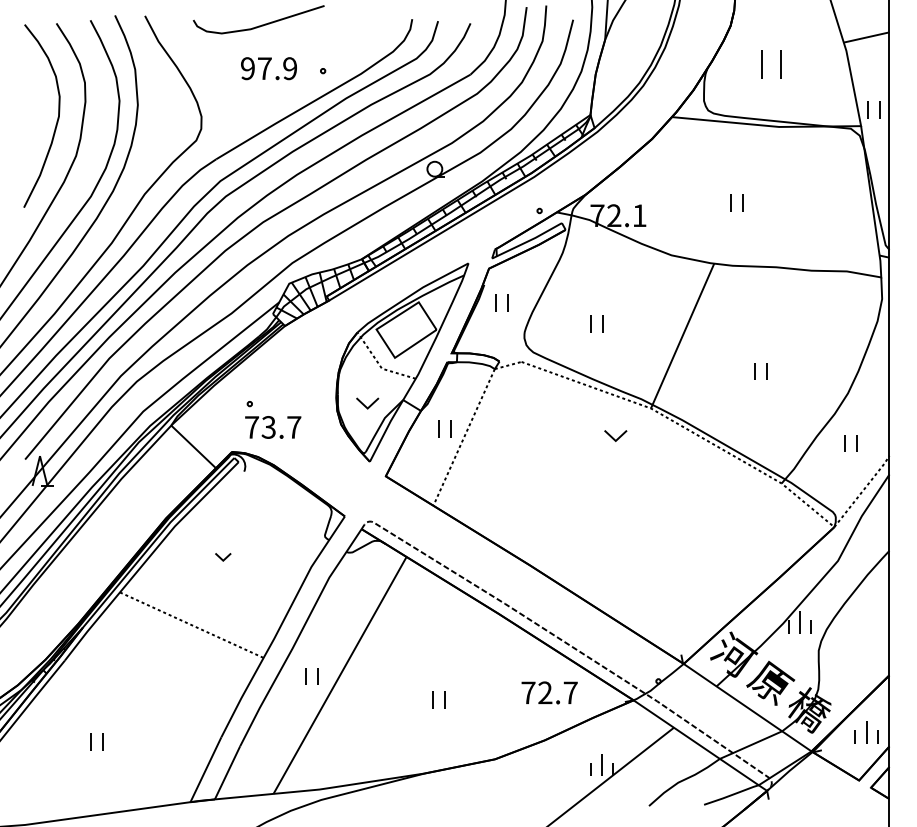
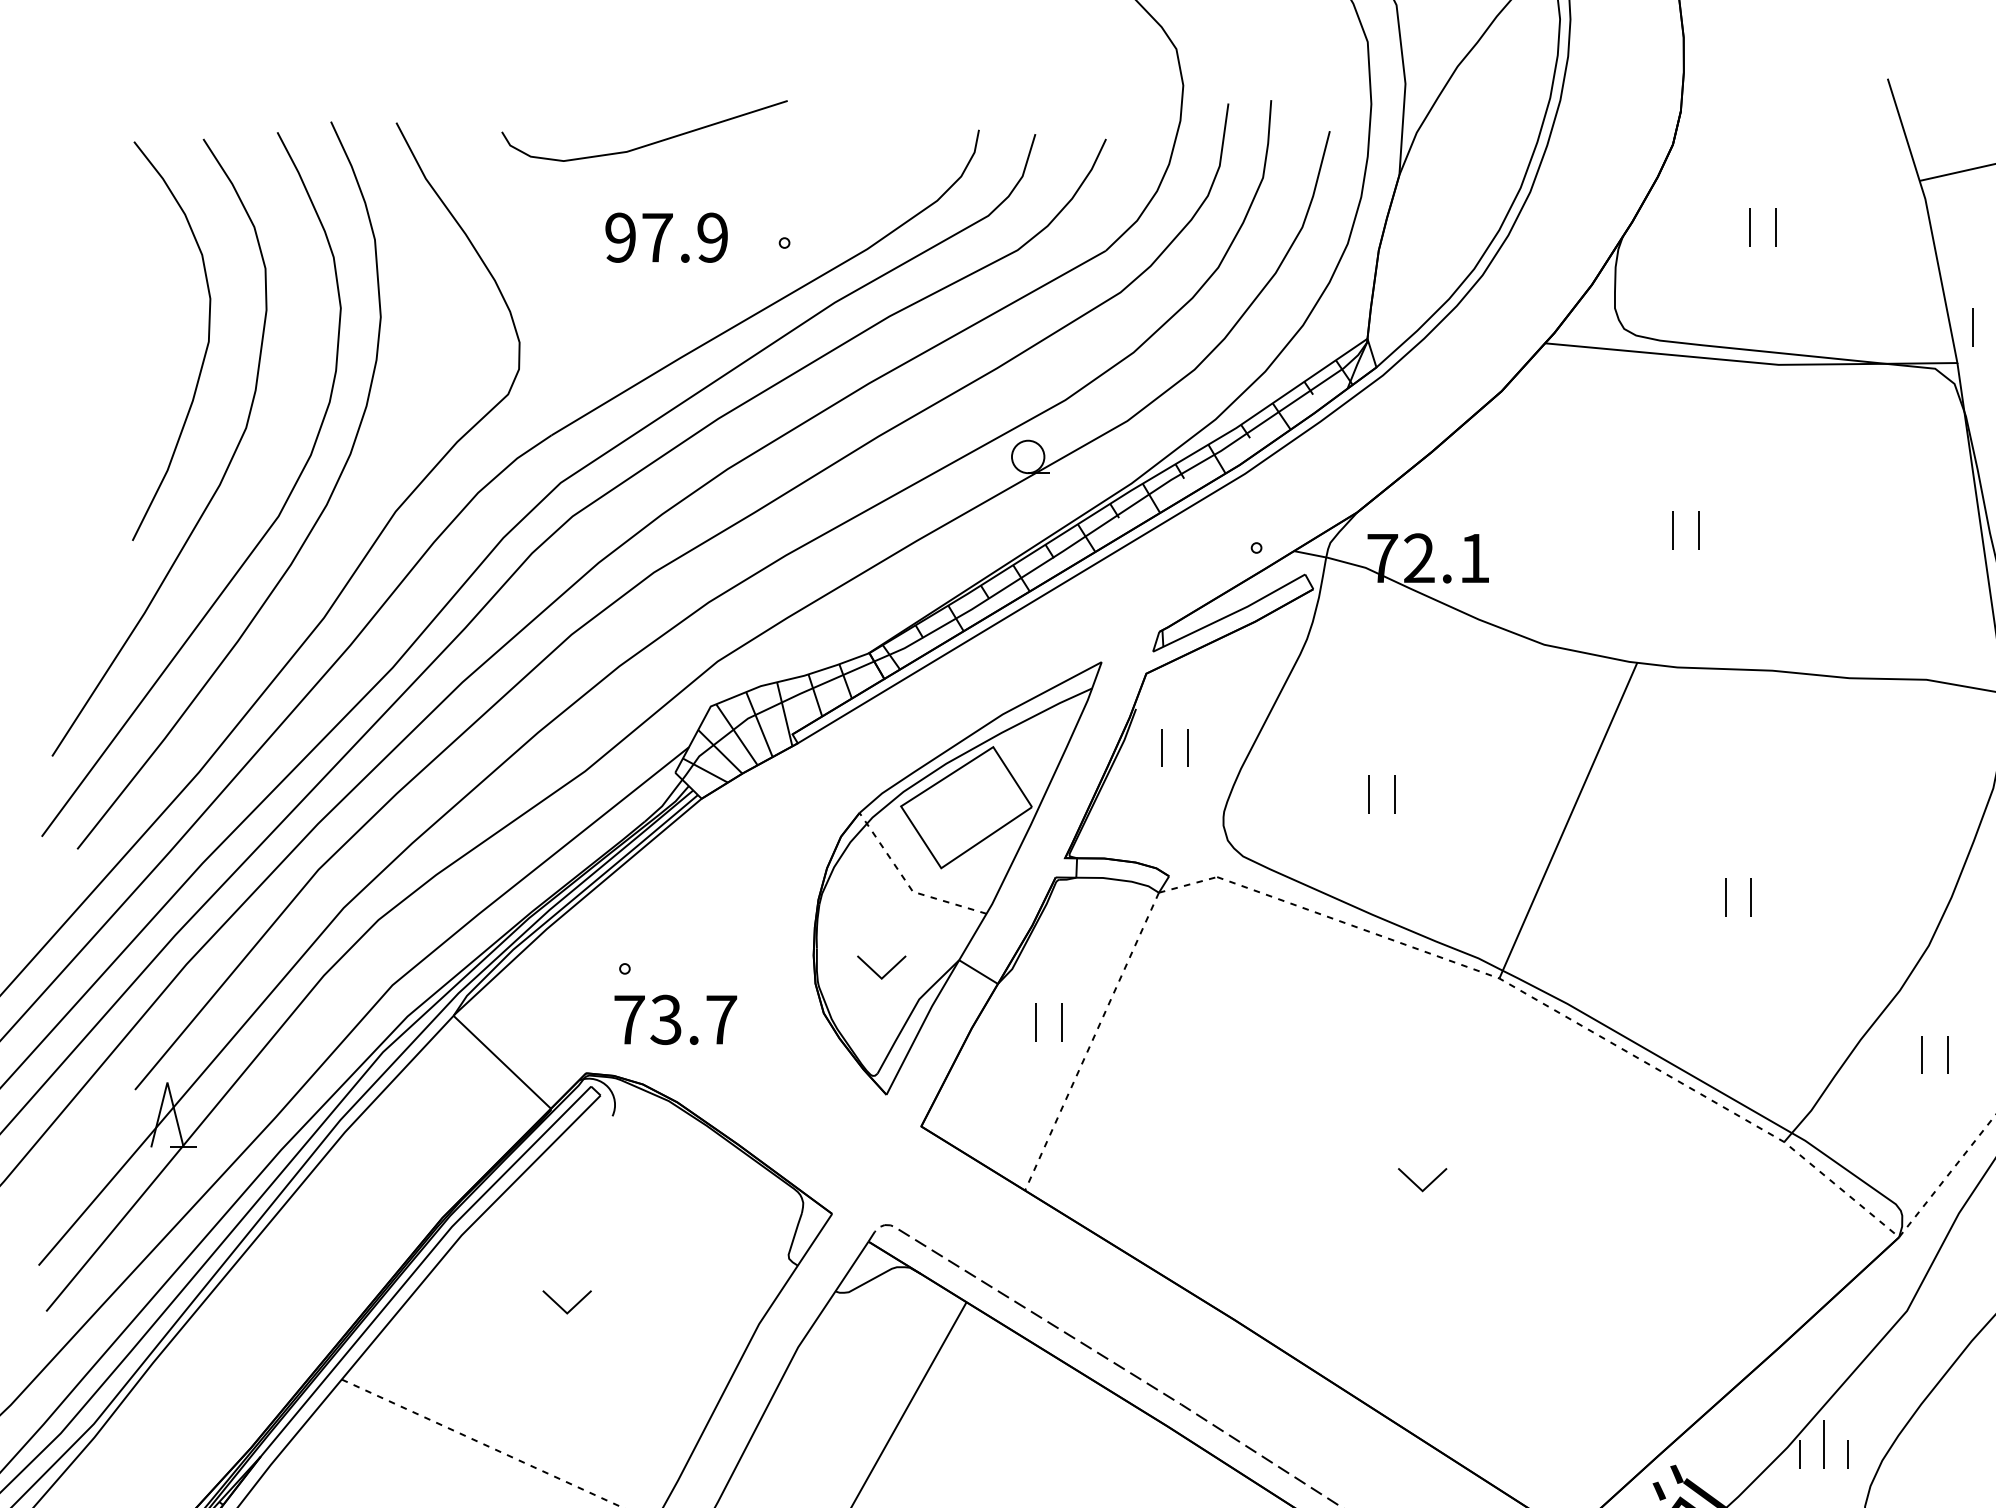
part: (771, 63) -> (1762, 226), size x0.62
part: (615, 435) -> (1421, 1179), moved
part: (222, 557) -> (565, 1303), size x1.43

